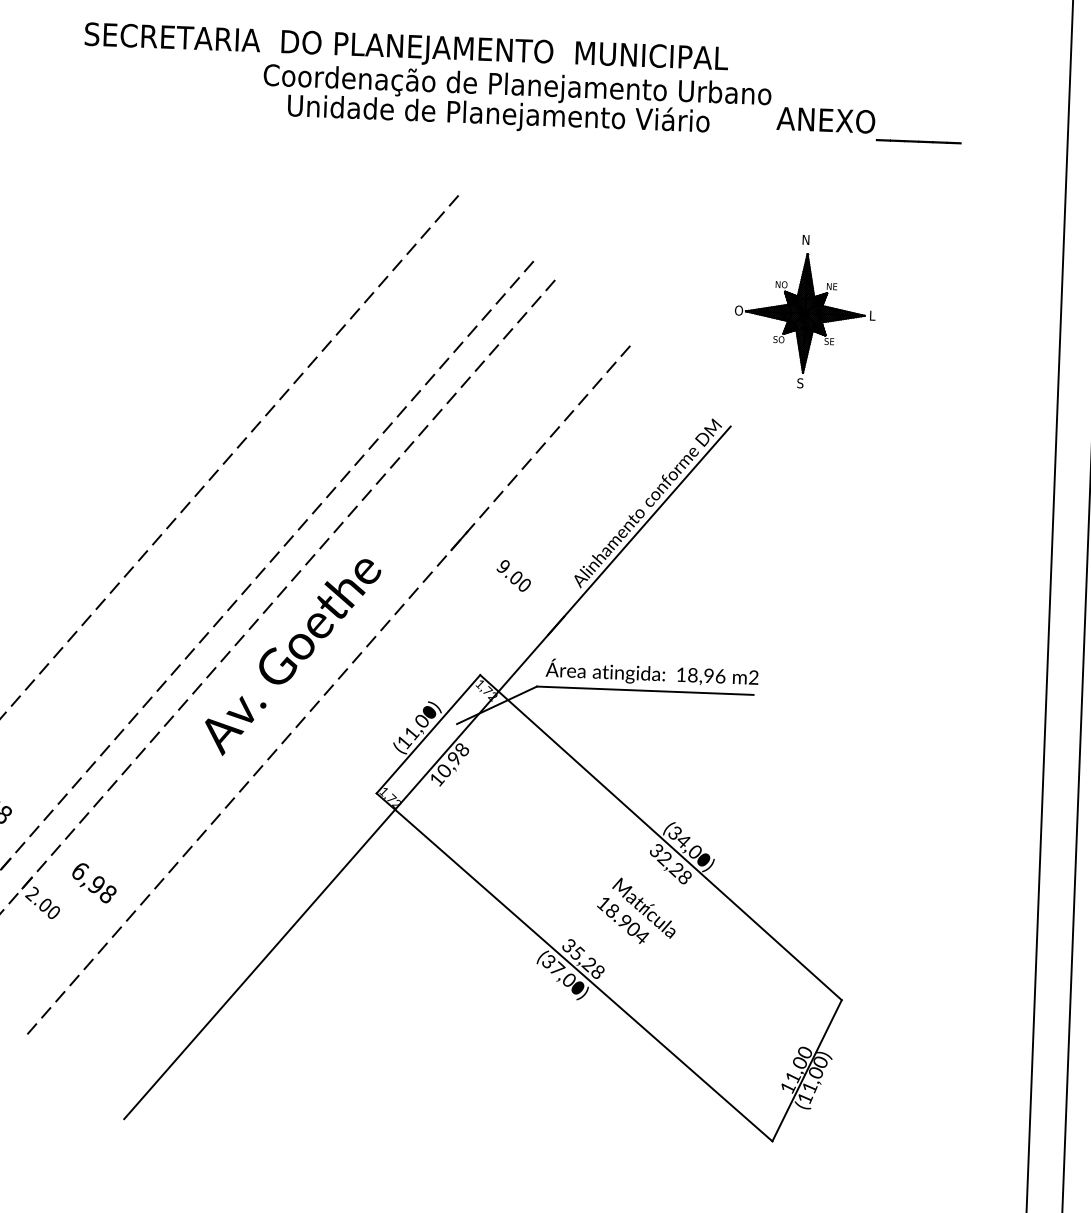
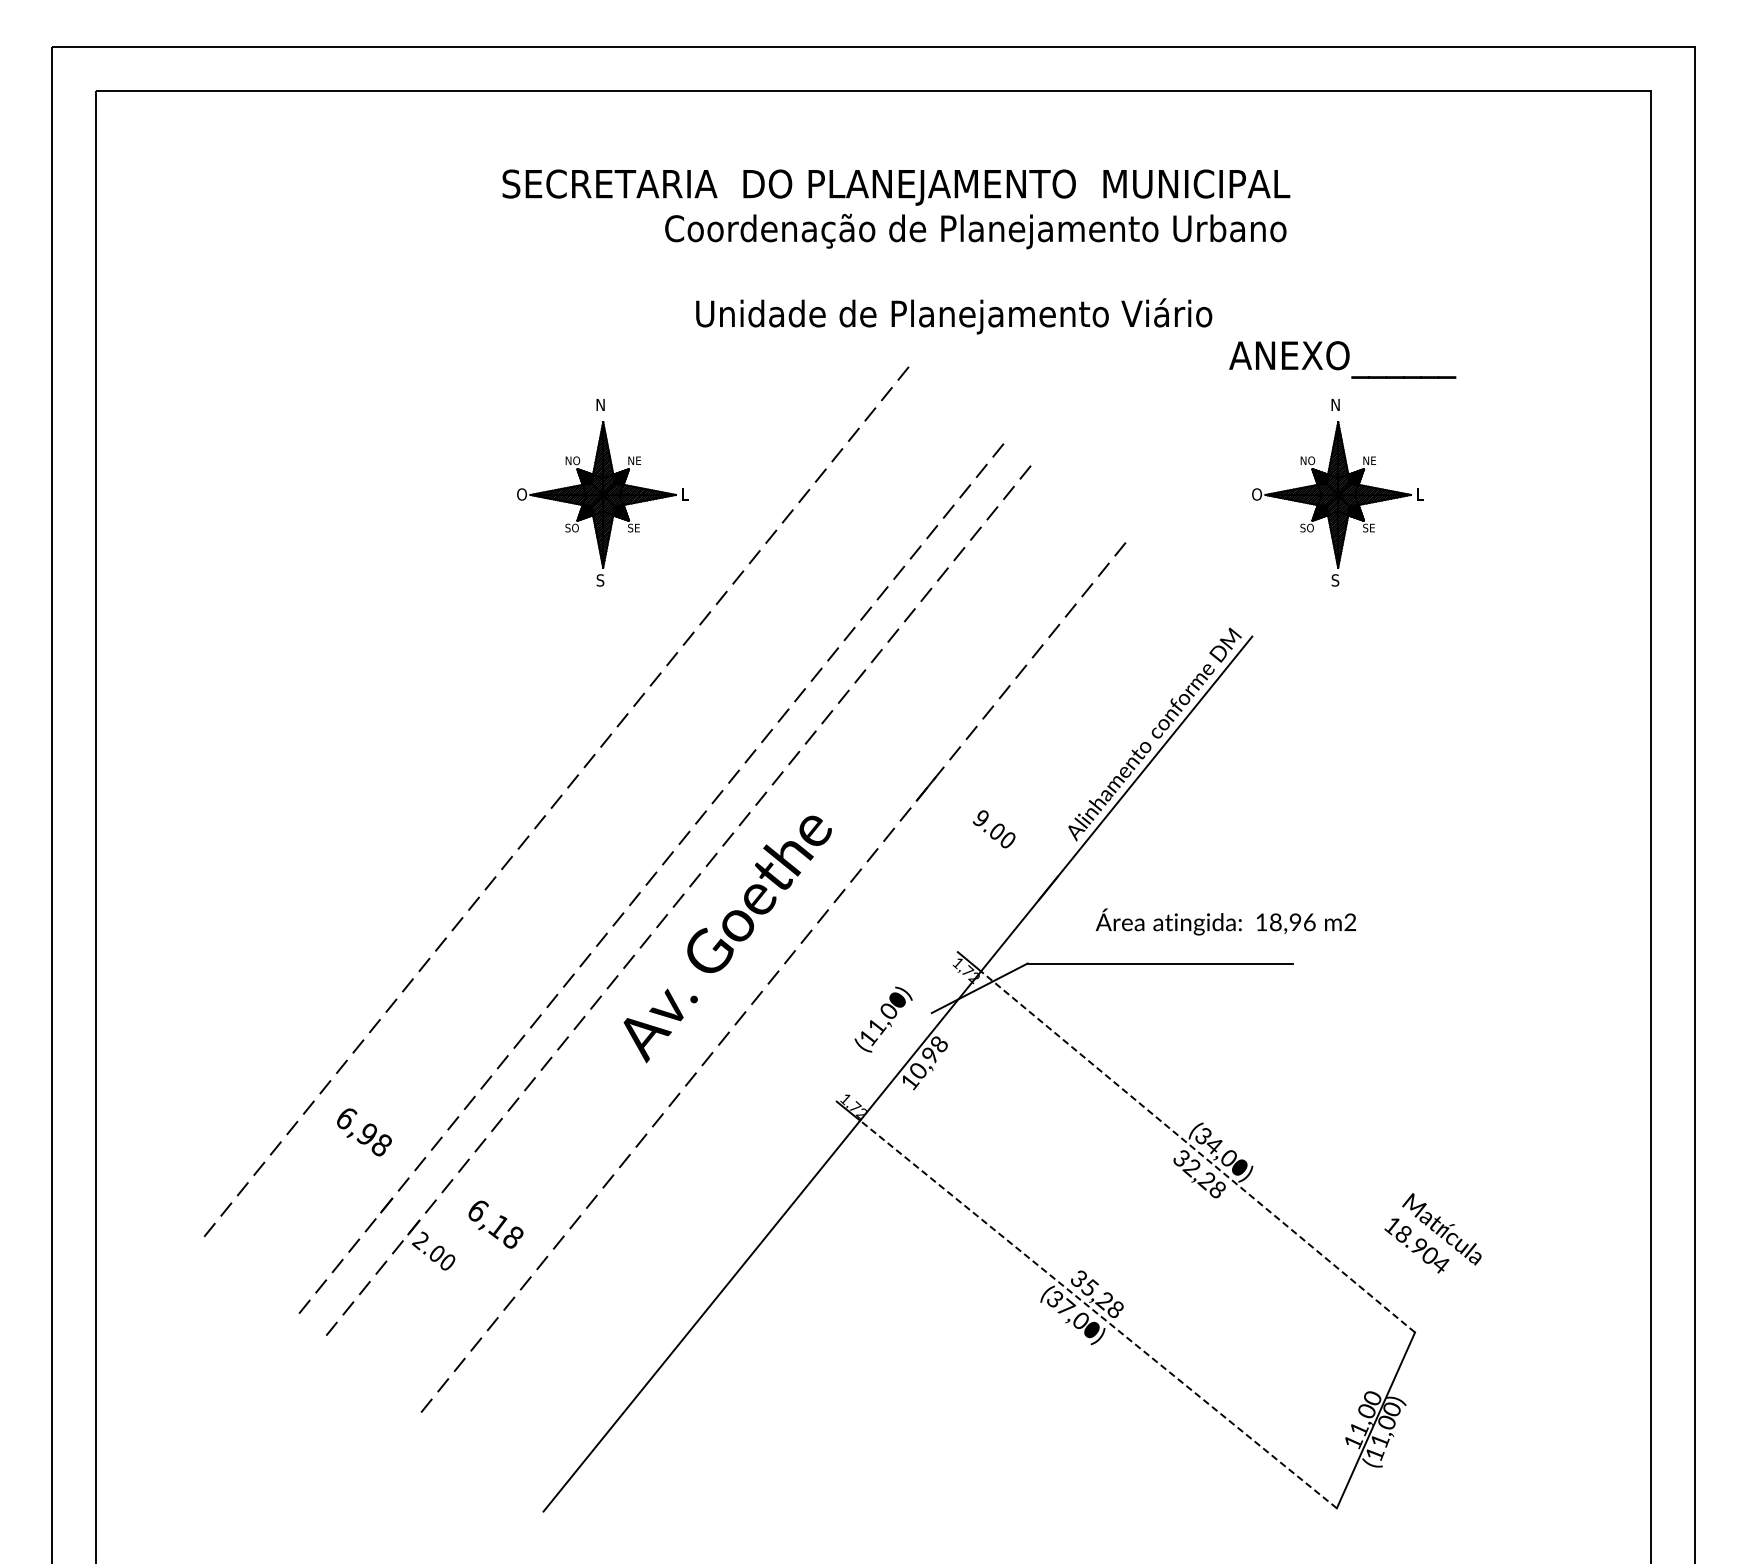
text: (406, 49) -> (896, 187), moved
text: (498, 115) -> (954, 316), moved
text: (869, 125) -> (1342, 359), moved
part: (204, 288) -> (602, 492), added
text: (651, 672) -> (1225, 921), moved
line: (427, 733) -> (896, 1026), removed
line: (669, 845) -> (1197, 1151), solid -> dashed
text: (96, 885) -> (498, 1227), 6,98 -> 6,18
text: (636, 911) -> (1432, 1233), moved
line: (583, 975) -> (1098, 1314), solid -> dashed

